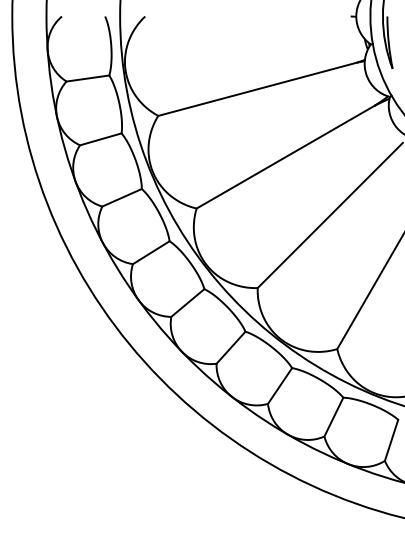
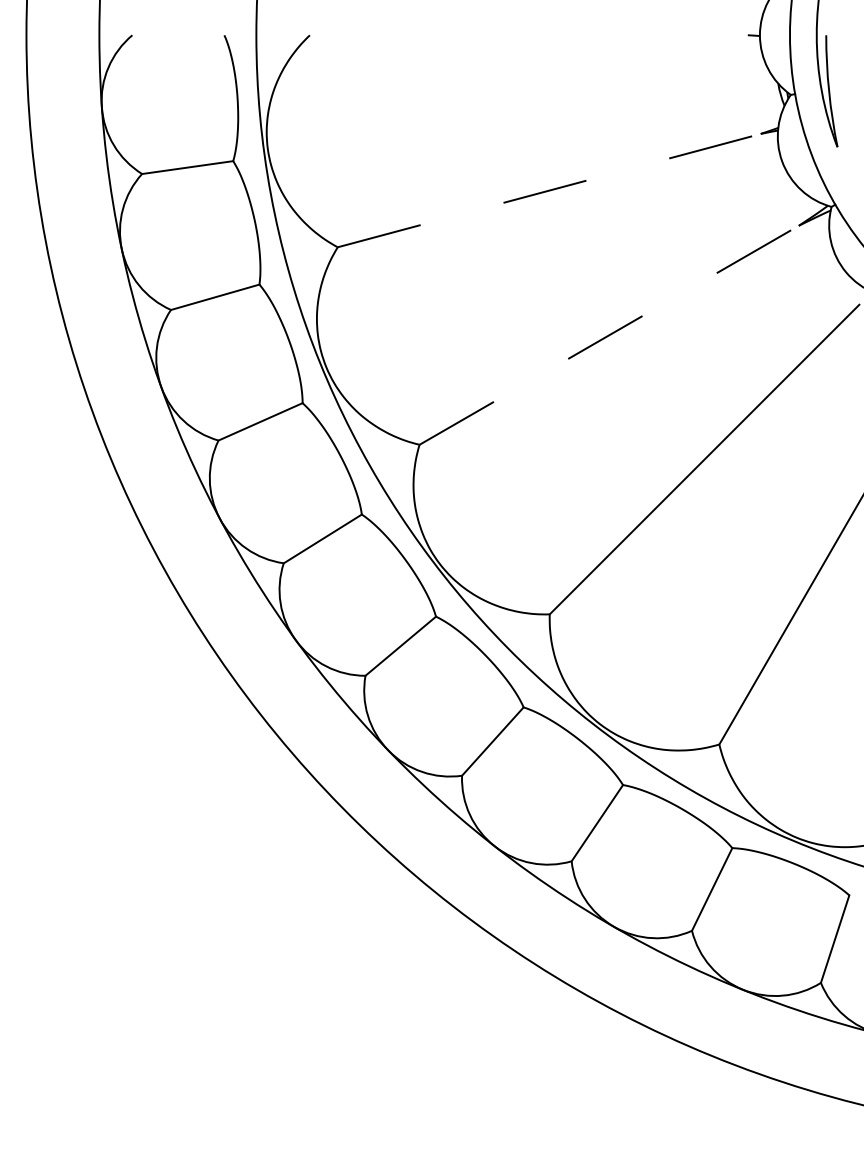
line: (257, 89) -> (549, 190), solid -> dashed
line: (285, 157) -> (608, 335), solid -> dashed

